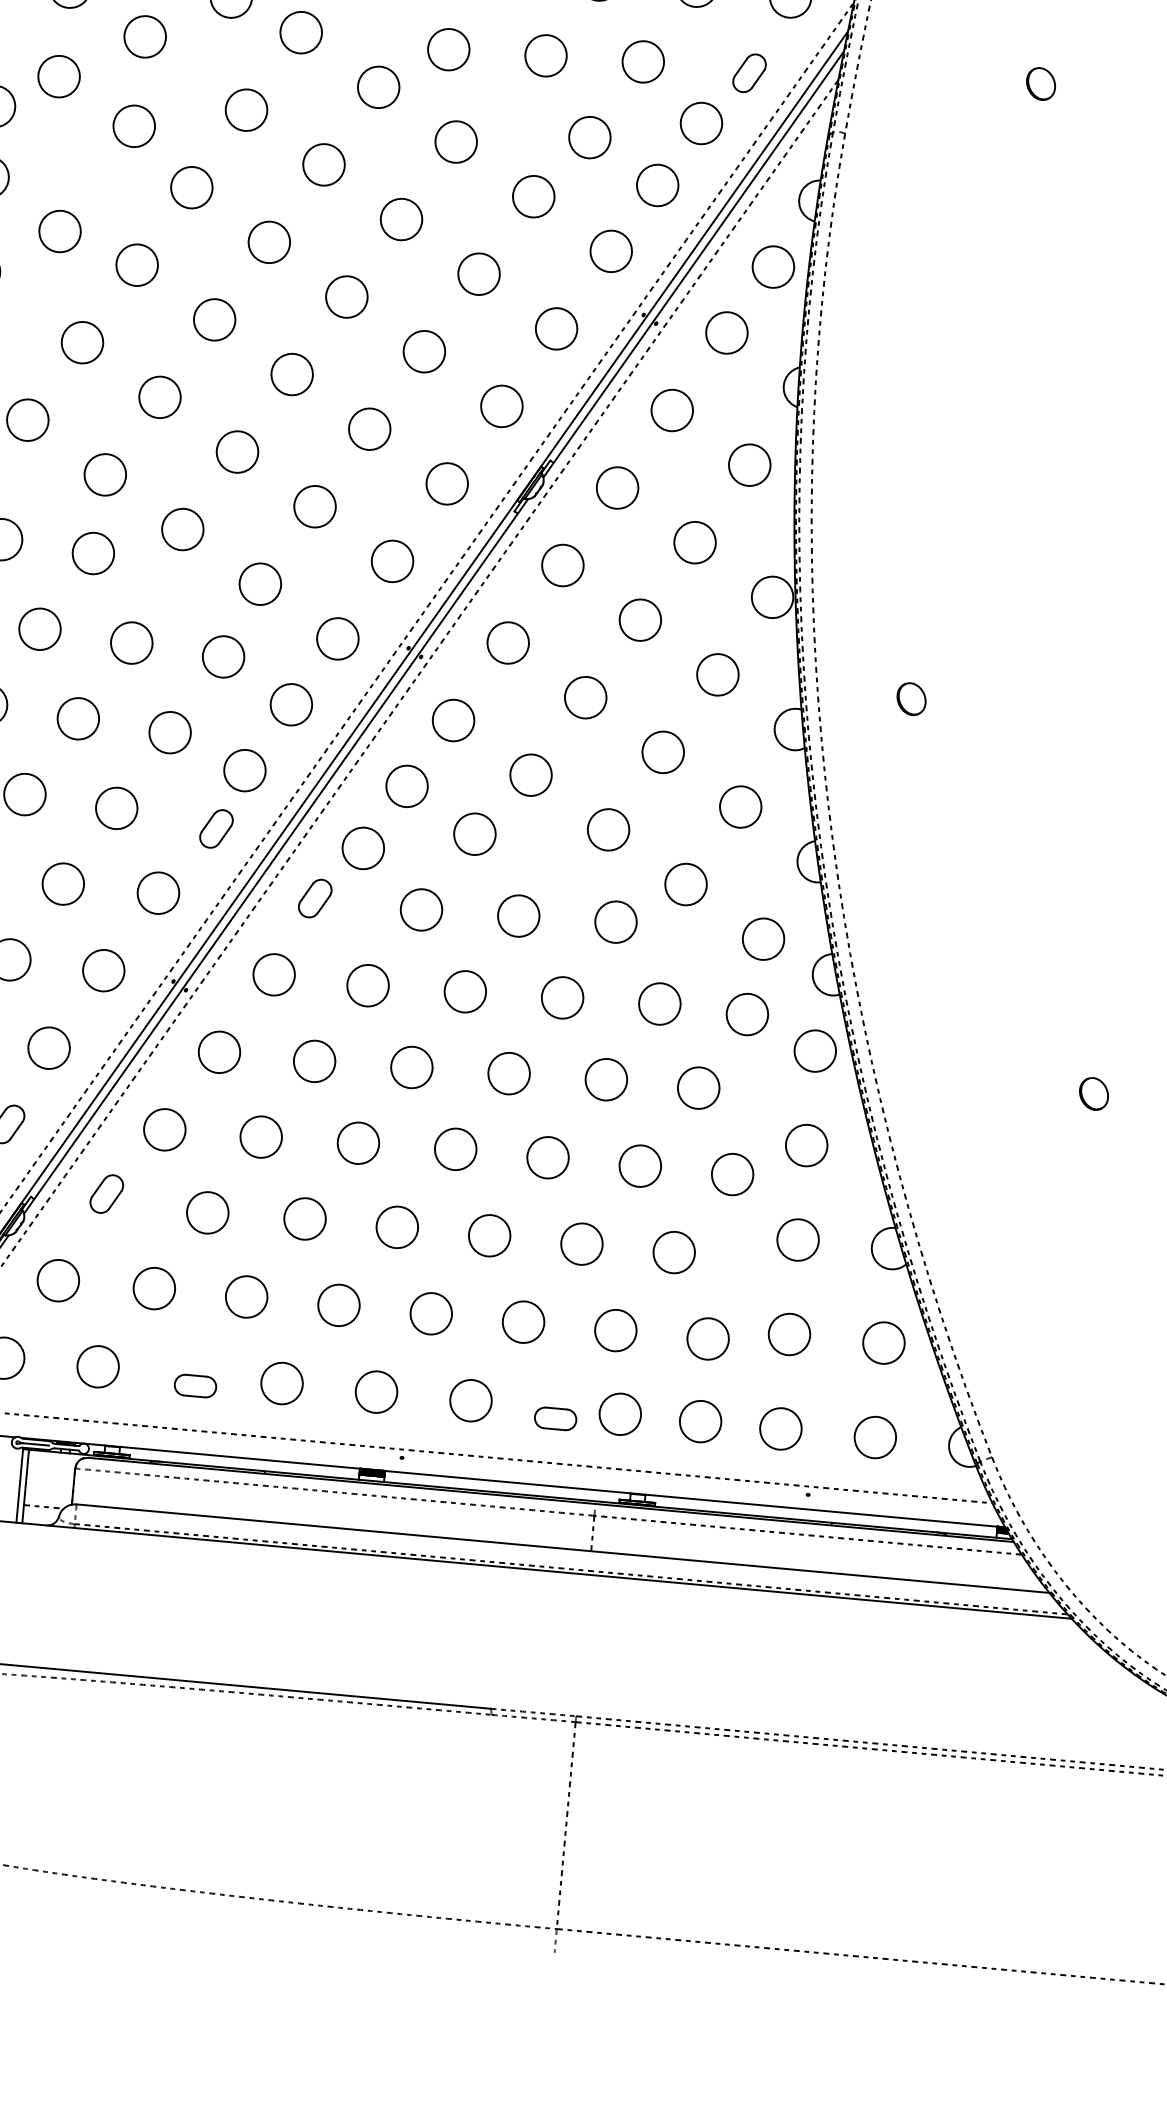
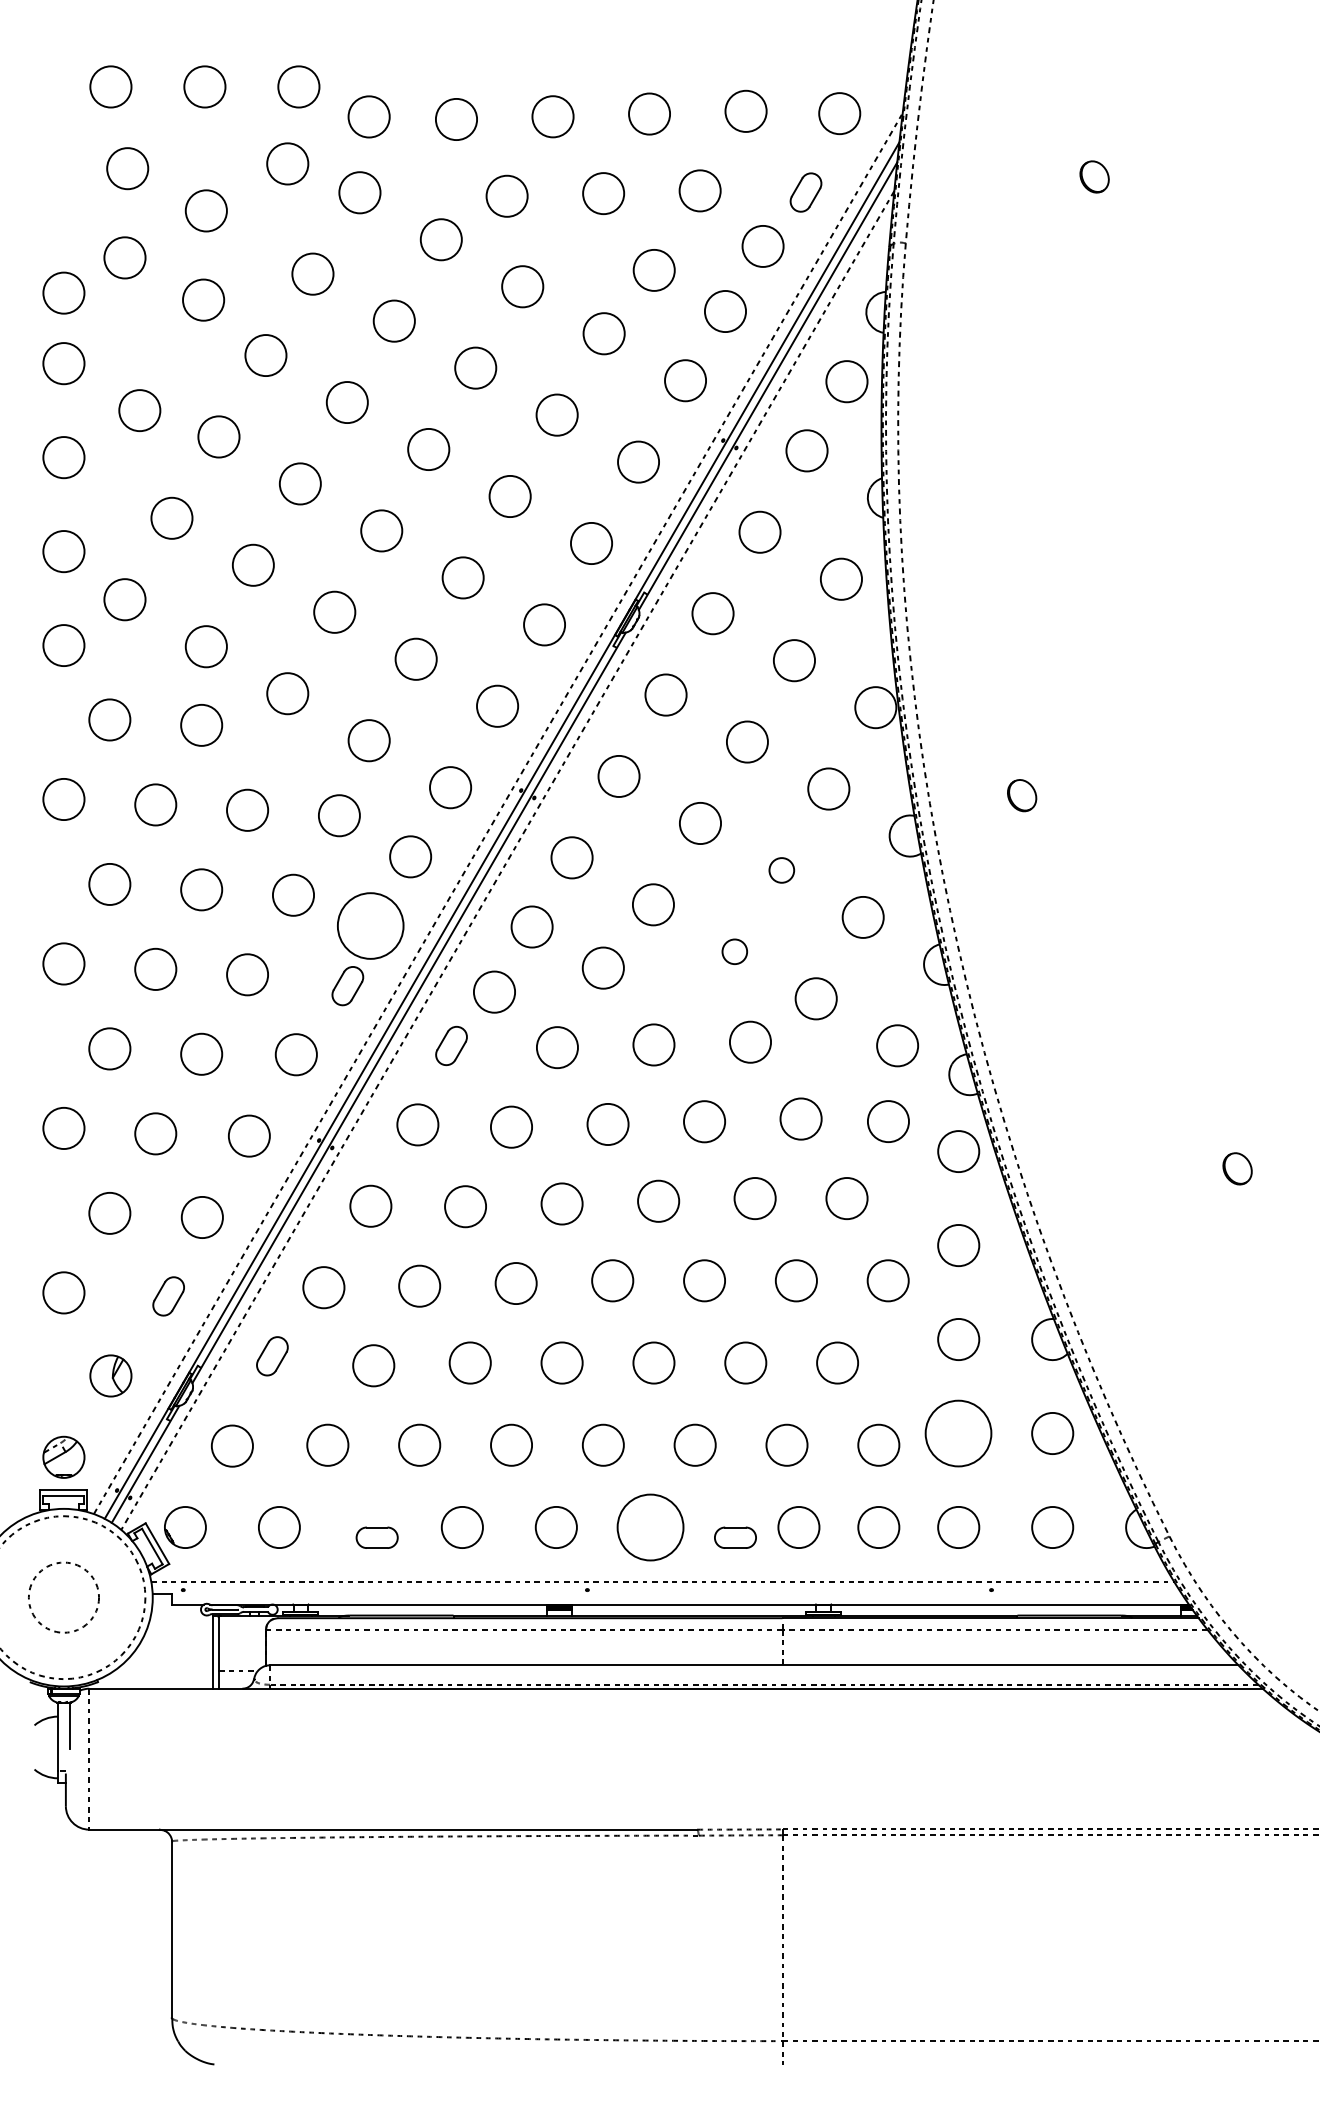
circle: (662, 752) -> (781, 870), size x0.6
circle: (244, 770) -> (370, 925), size x1.6
circle: (608, 829) -> (734, 951), size x0.6
circle: (789, 1334) -> (958, 1433), size x1.6
circle: (470, 1400) -> (649, 1527), size x1.6

